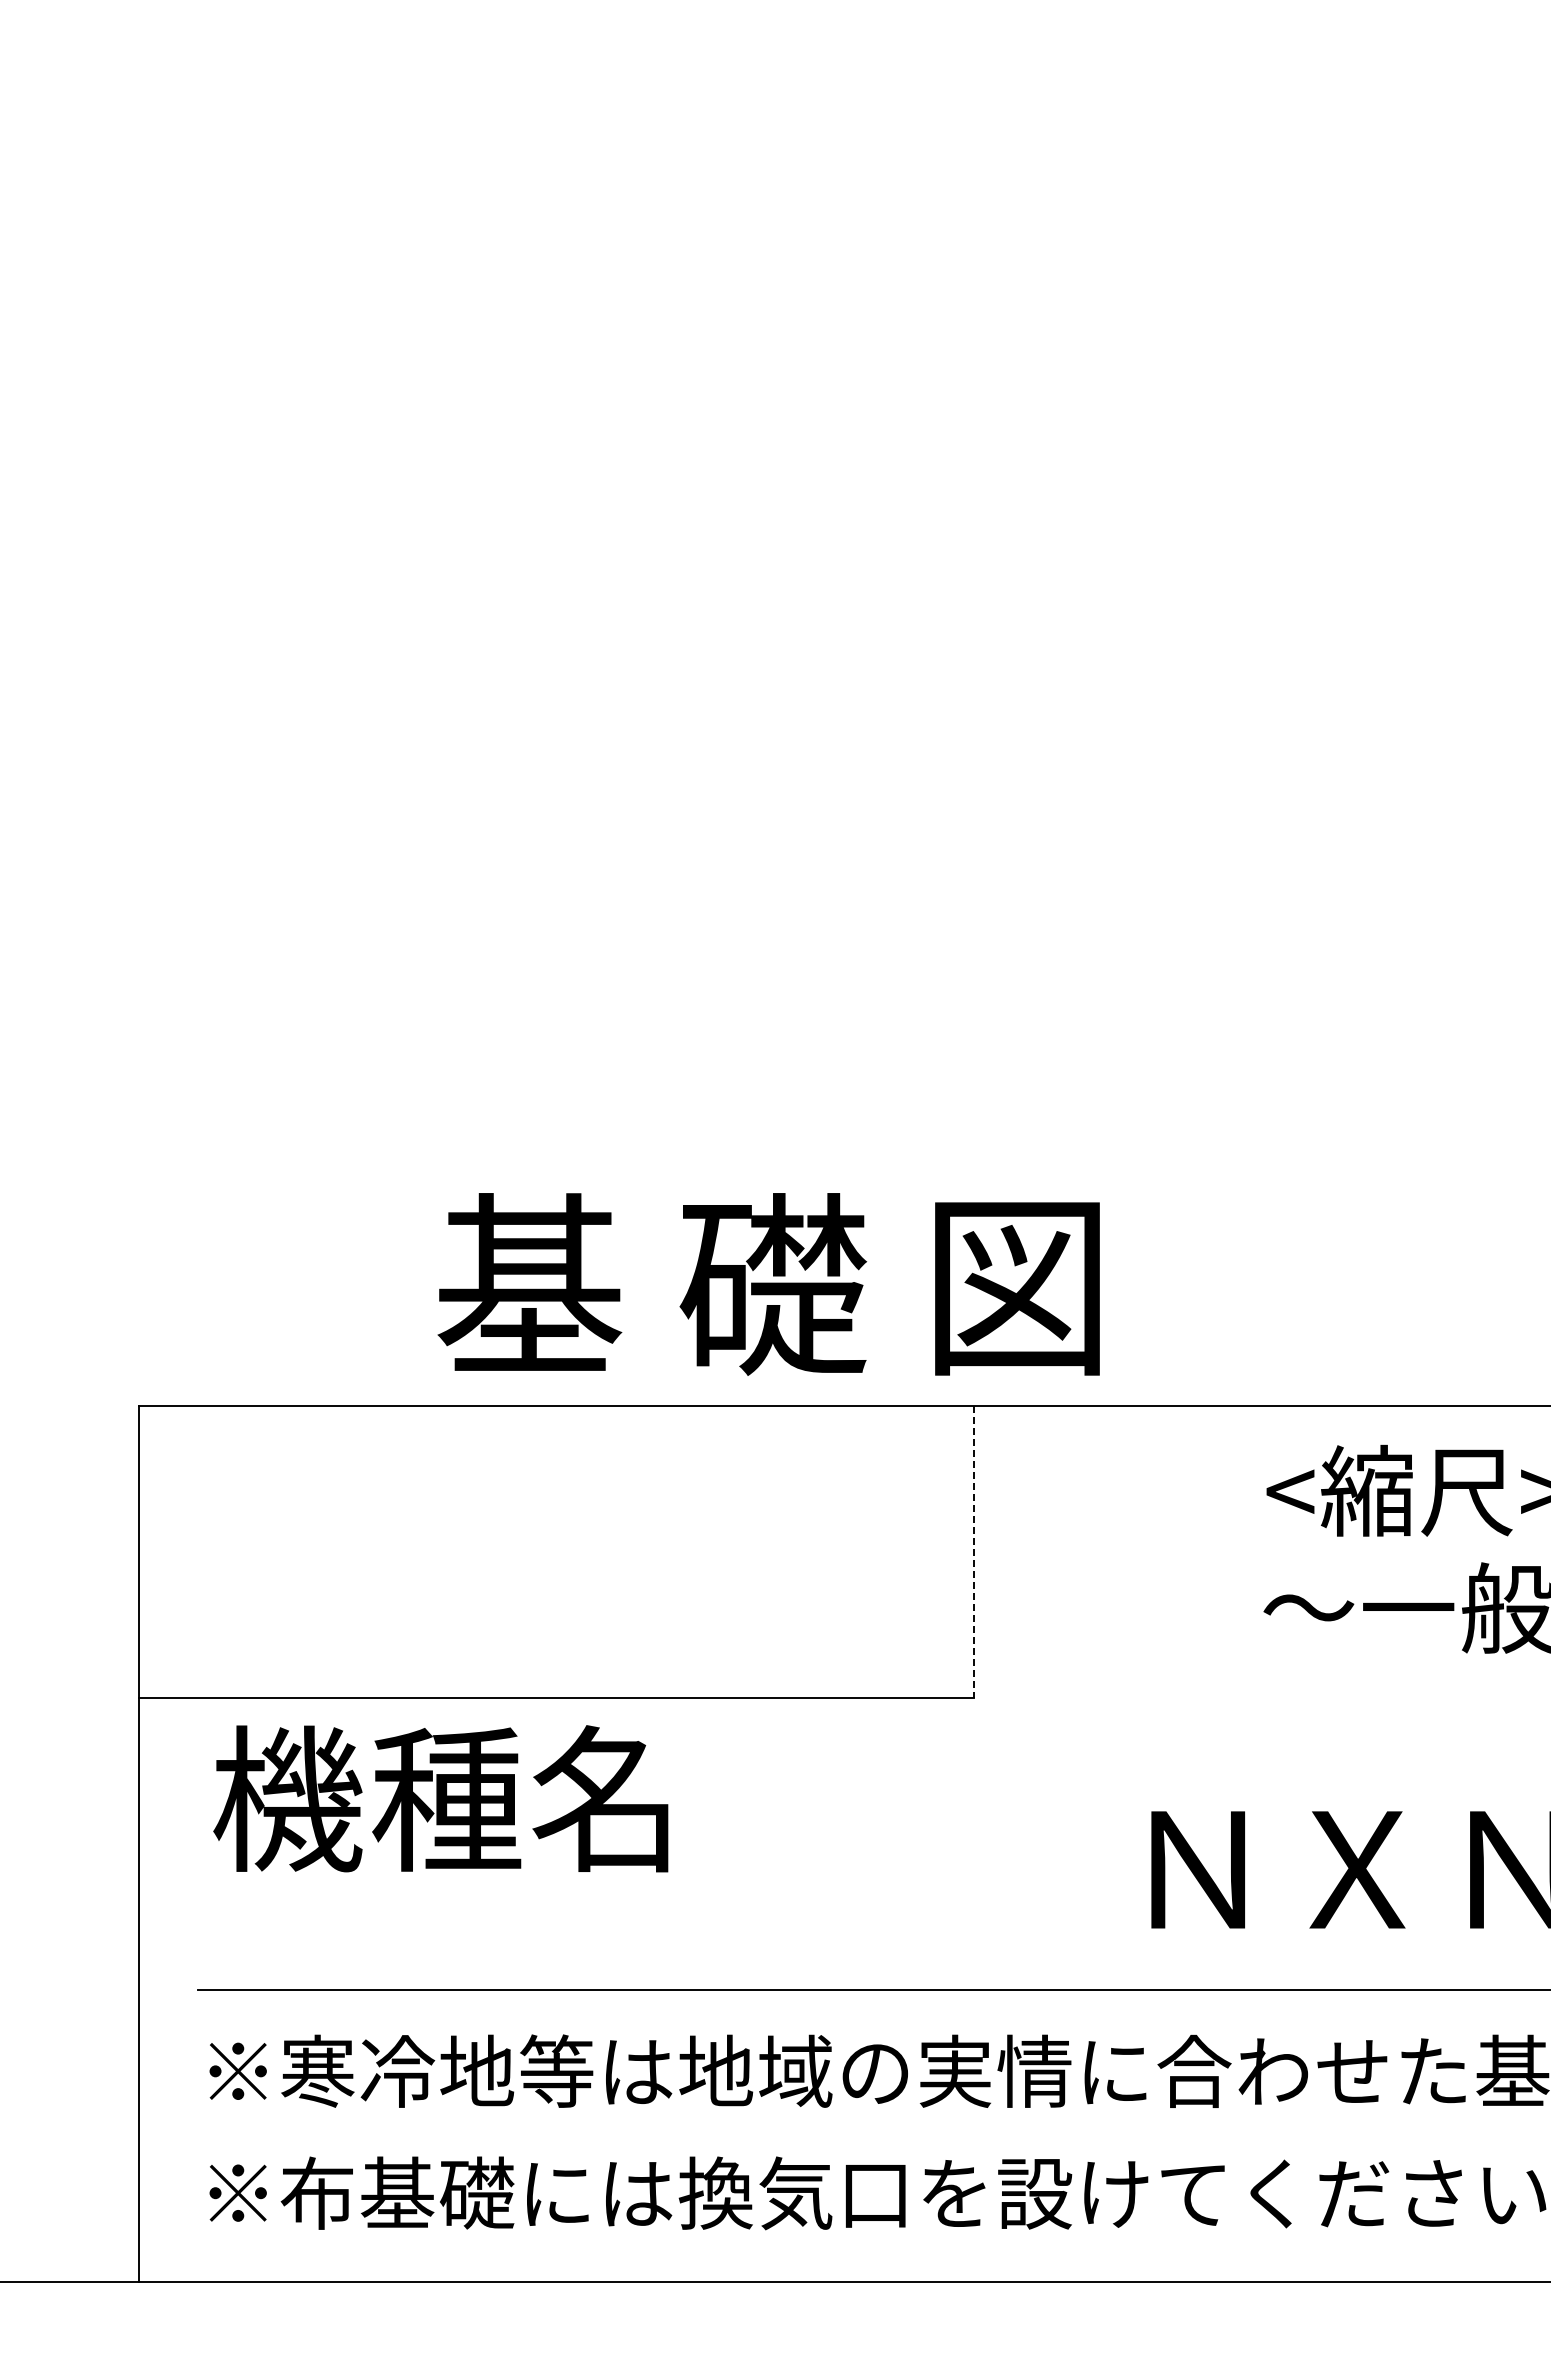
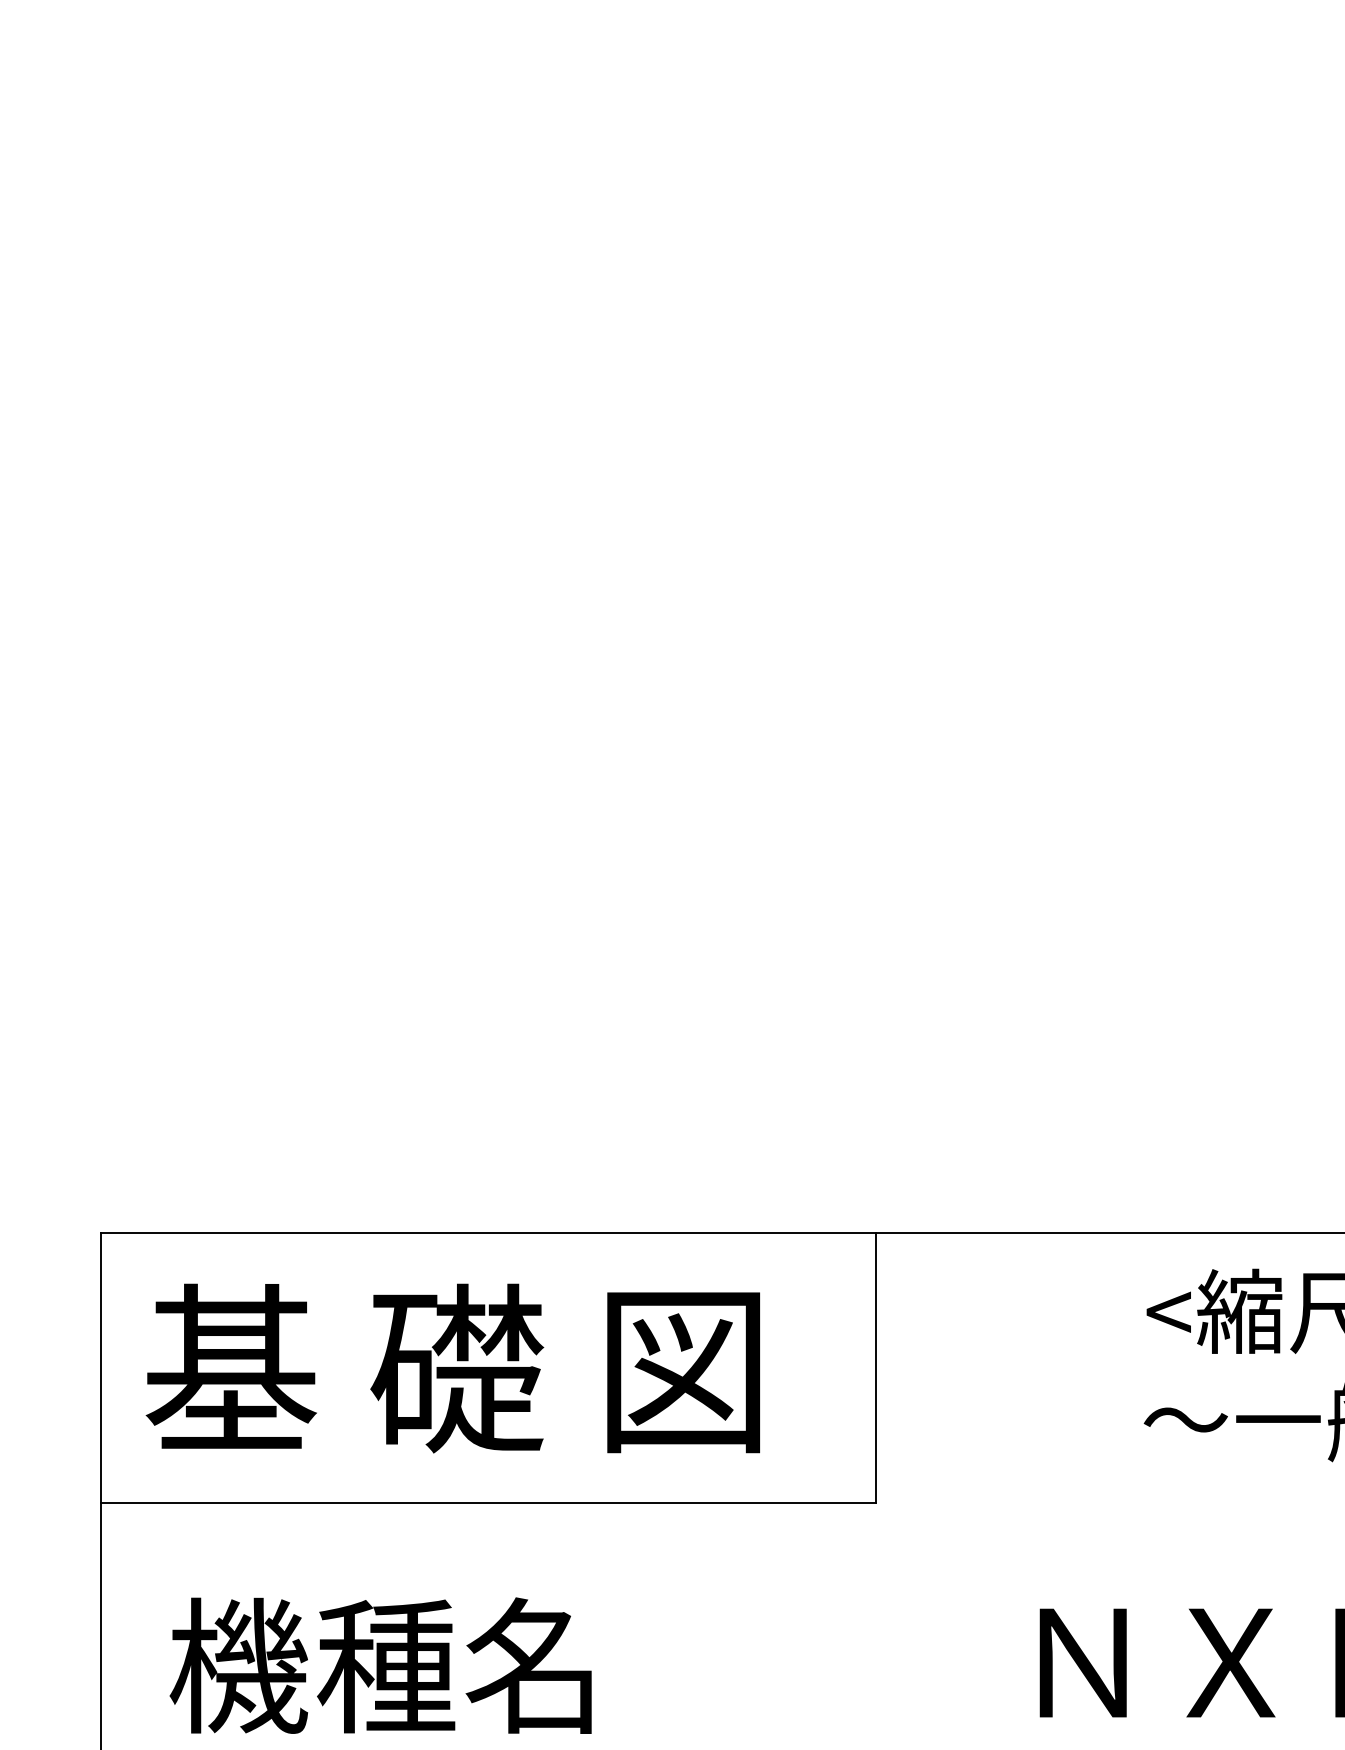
text: (768, 1284) -> (452, 1368), moved
line: (974, 1551) -> (875, 1367), dashed -> solid
text: (440, 1798) -> (380, 1665), moved

